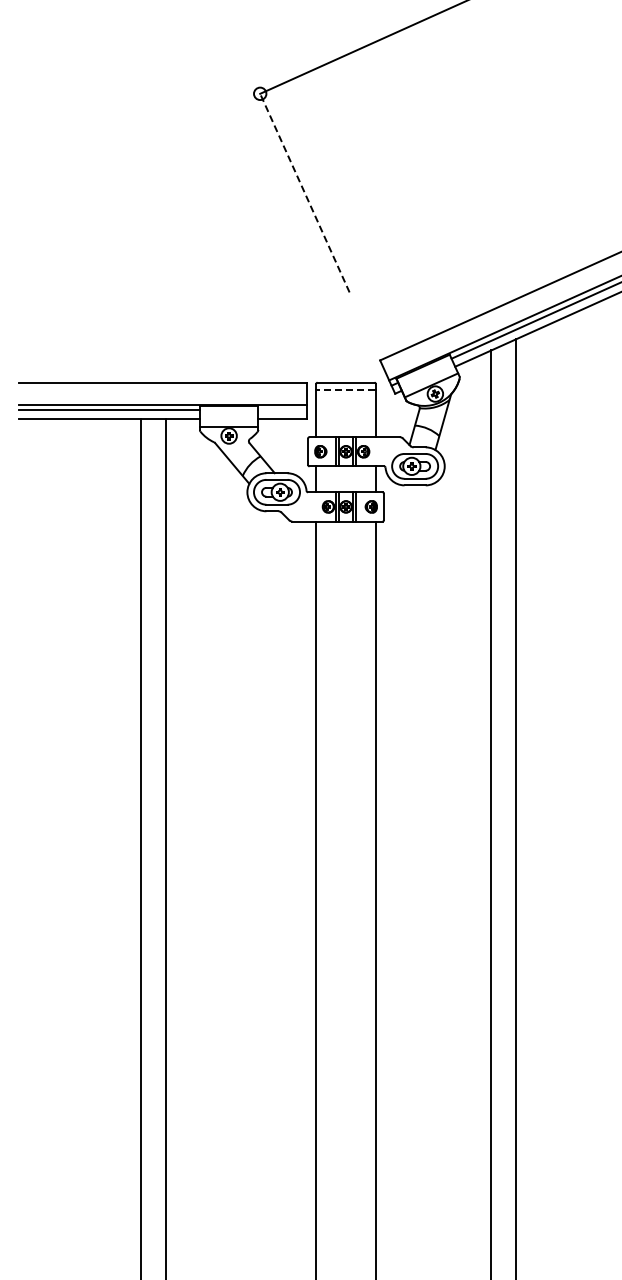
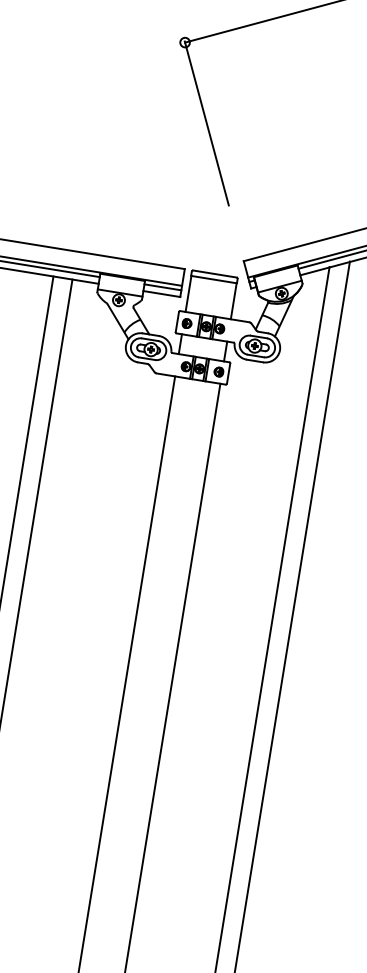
line: (304, 192) -> (206, 123), dashed -> solid
line: (345, 390) -> (213, 279), dashed -> solid
line: (282, 410) -> (162, 287), added

